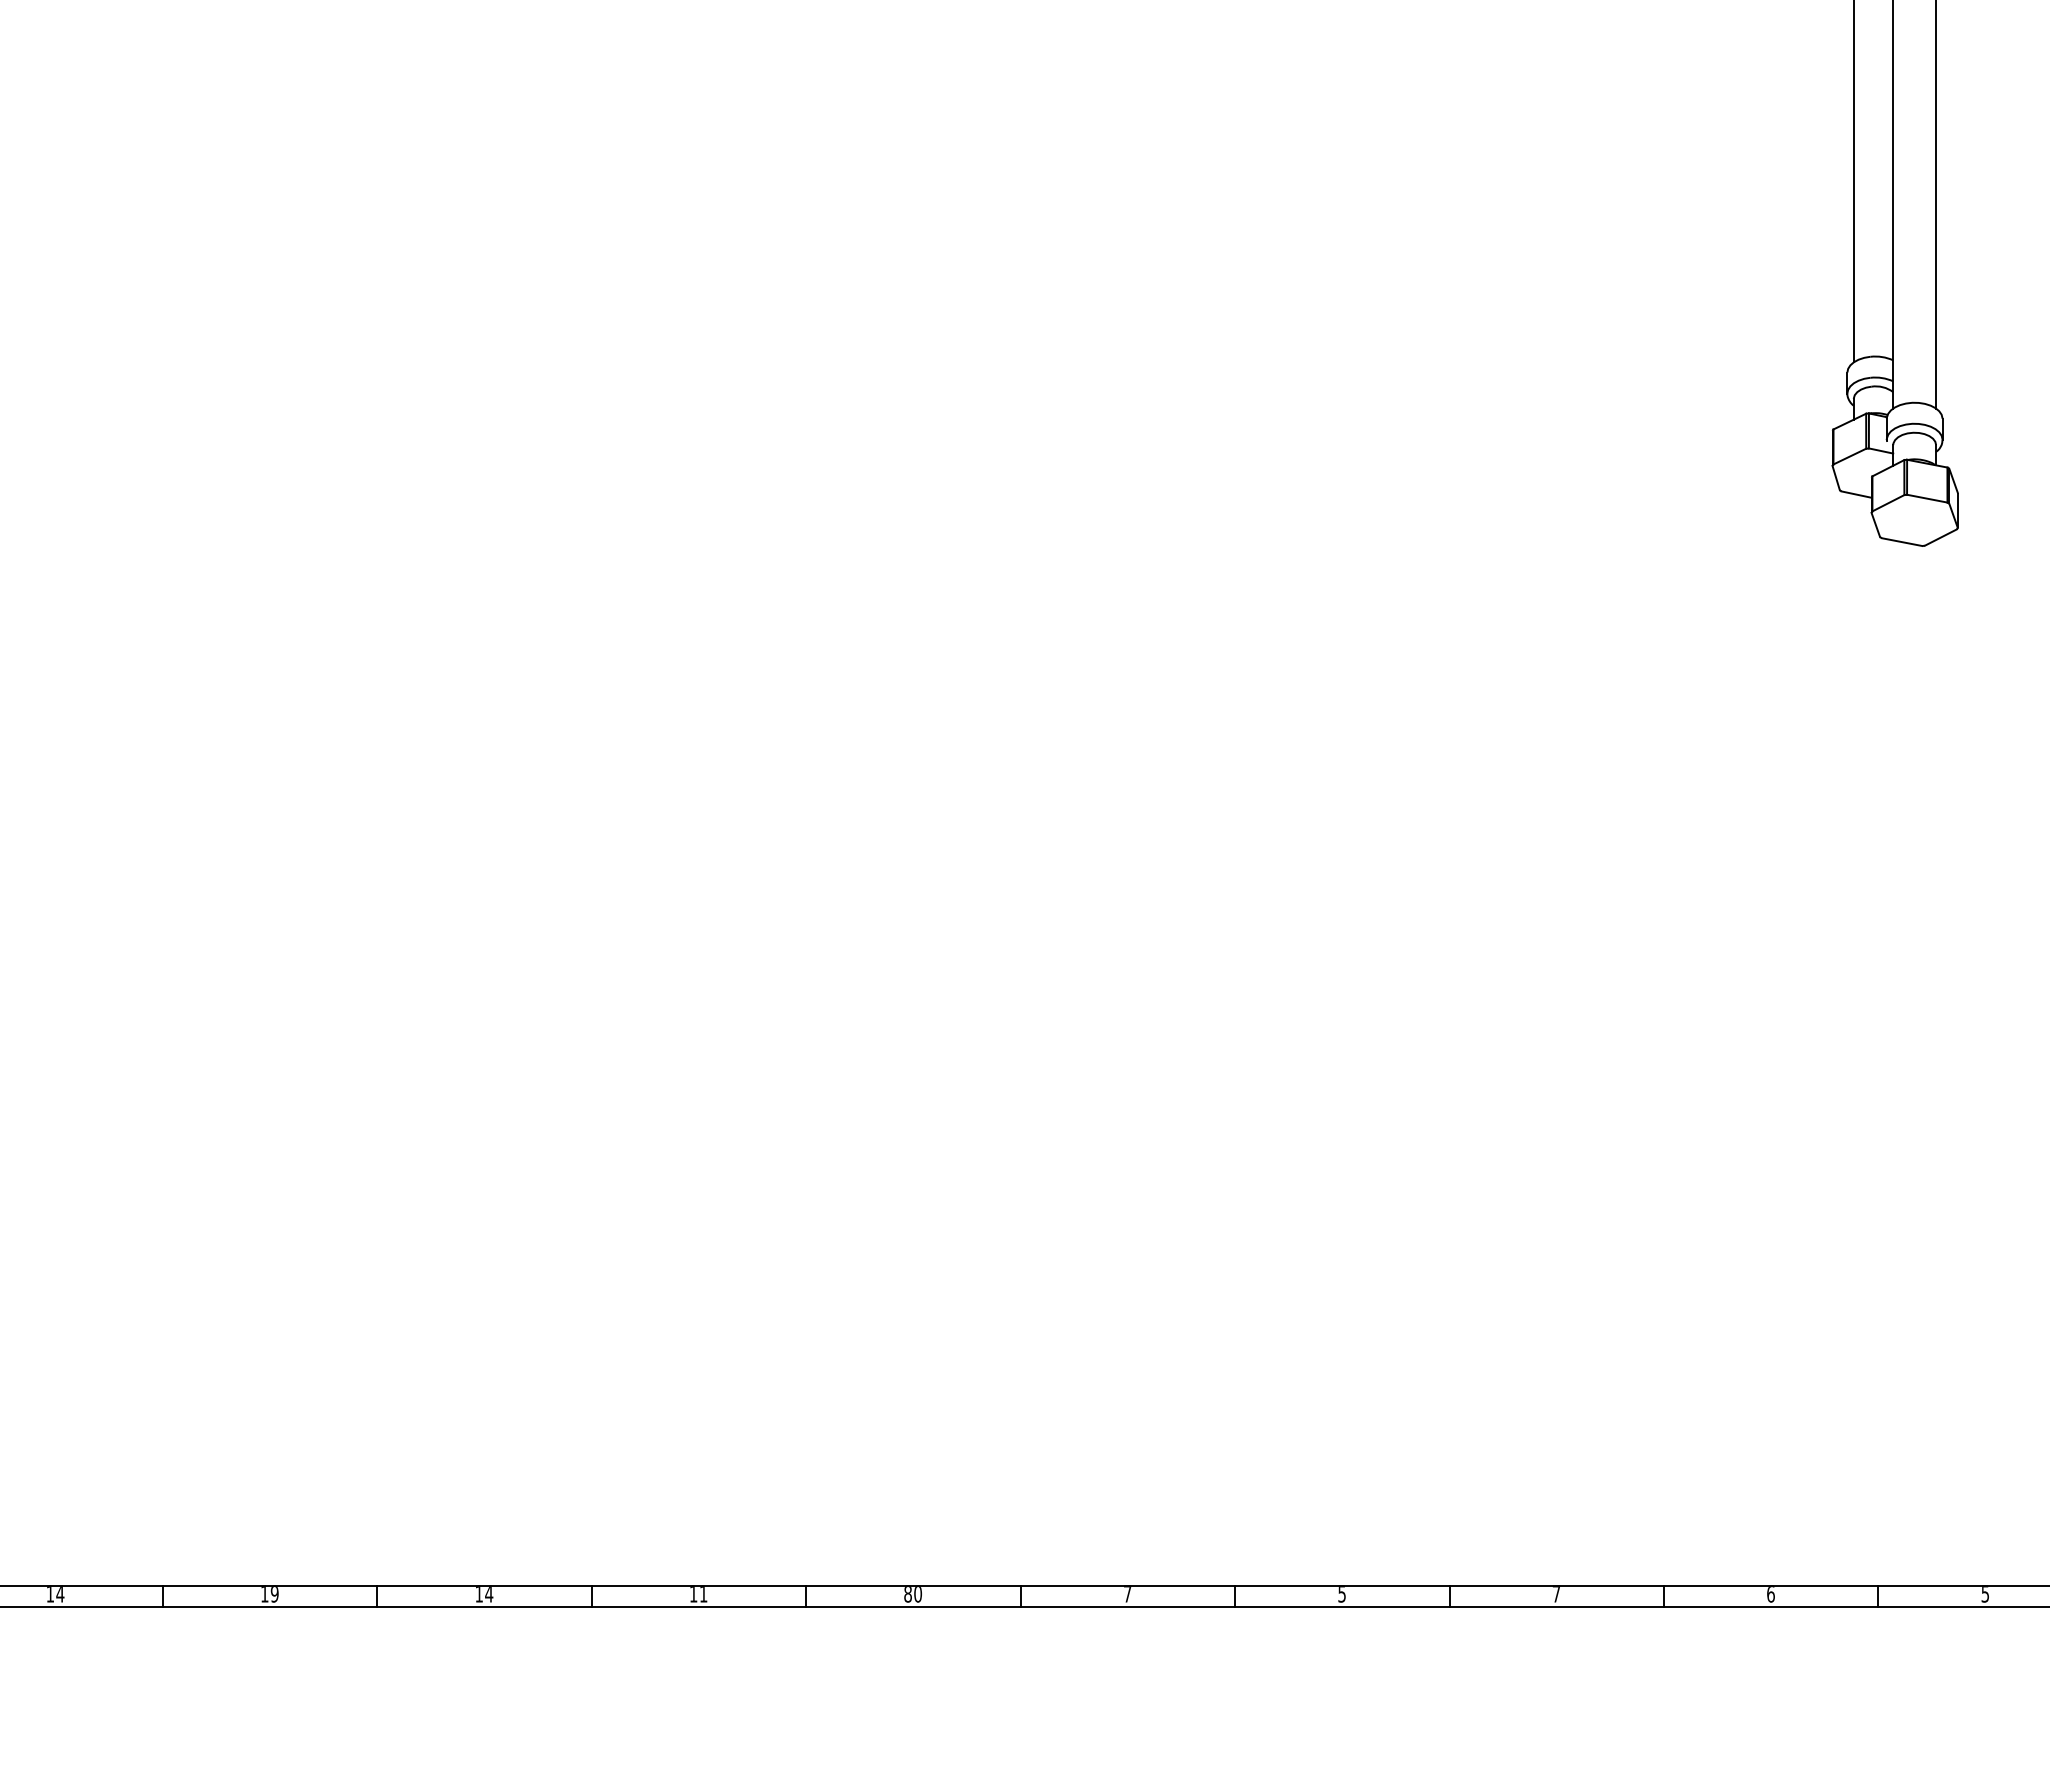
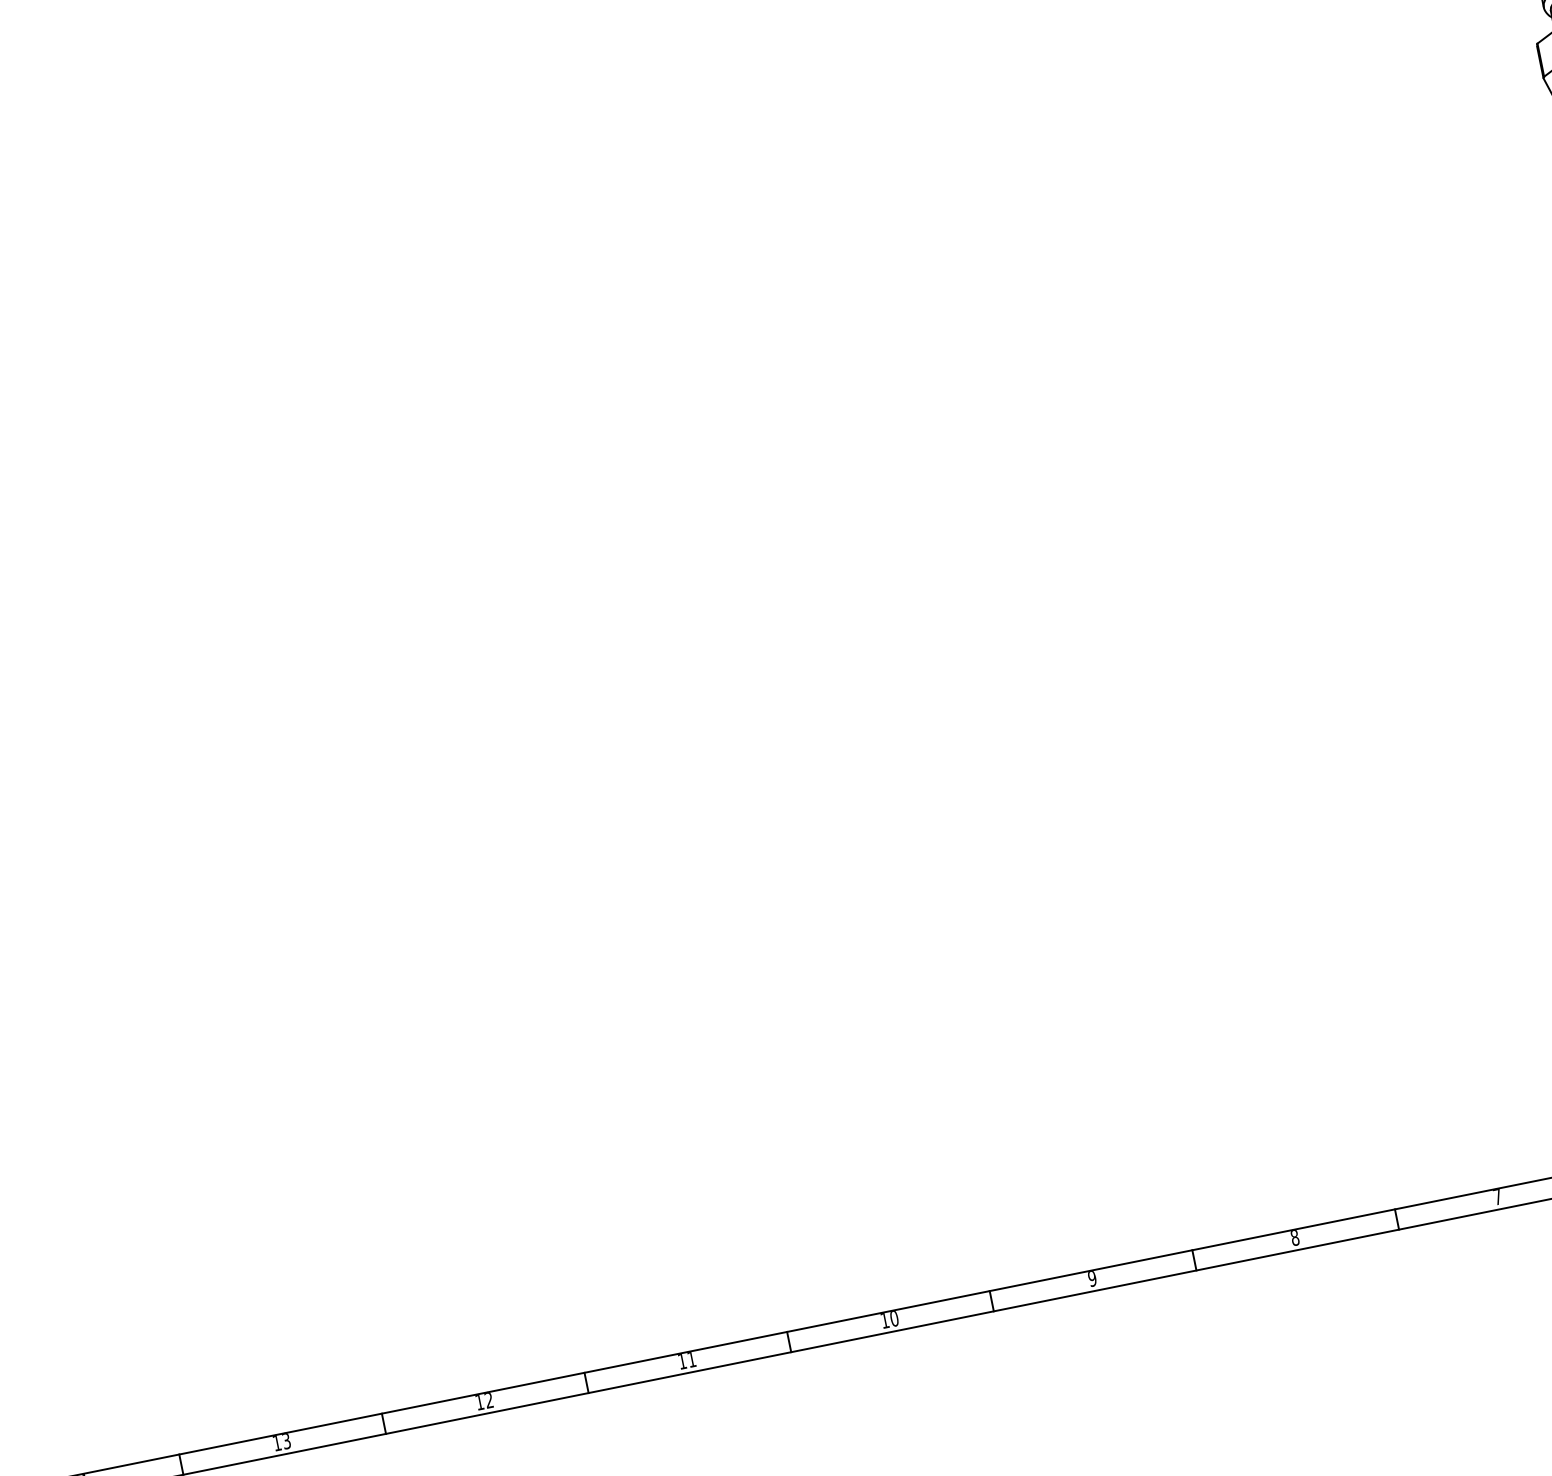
text: (274, 1594) -> (286, 1441), 19 -> 13
text: (489, 1594) -> (489, 1400), 14 -> 12
text: (907, 1594) -> (884, 1320), 80 -> 10
text: (1127, 1594) -> (1092, 1279), 7 -> 9
text: (1341, 1594) -> (1294, 1238), 5 -> 8

